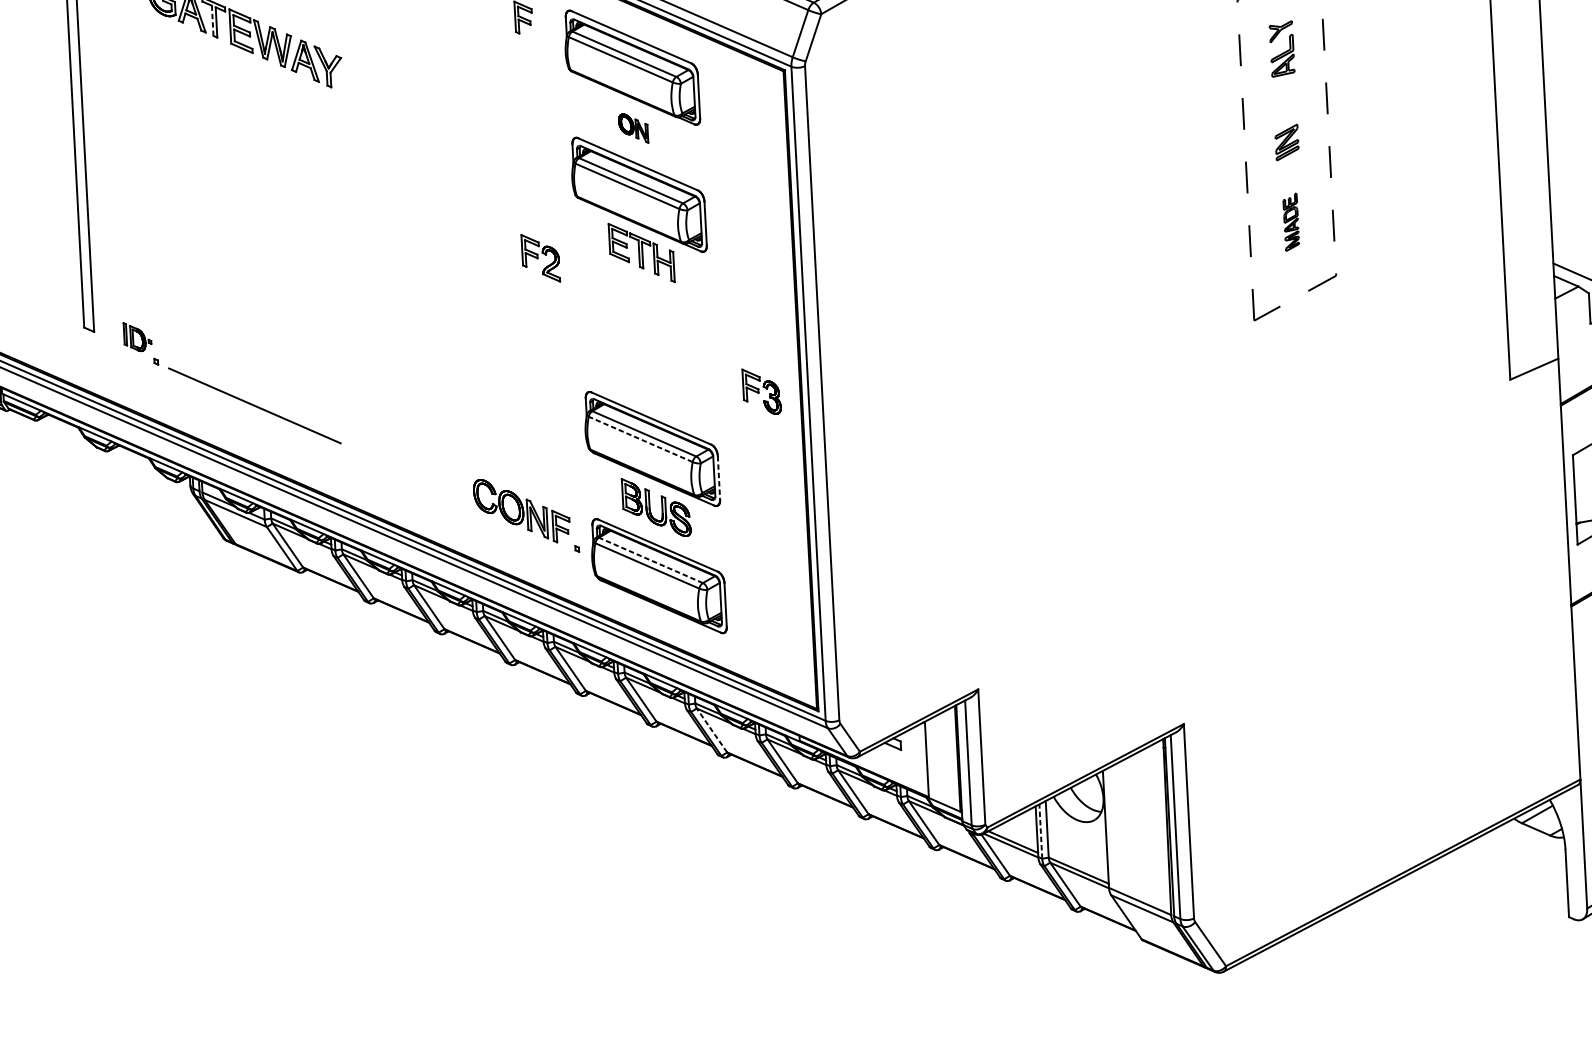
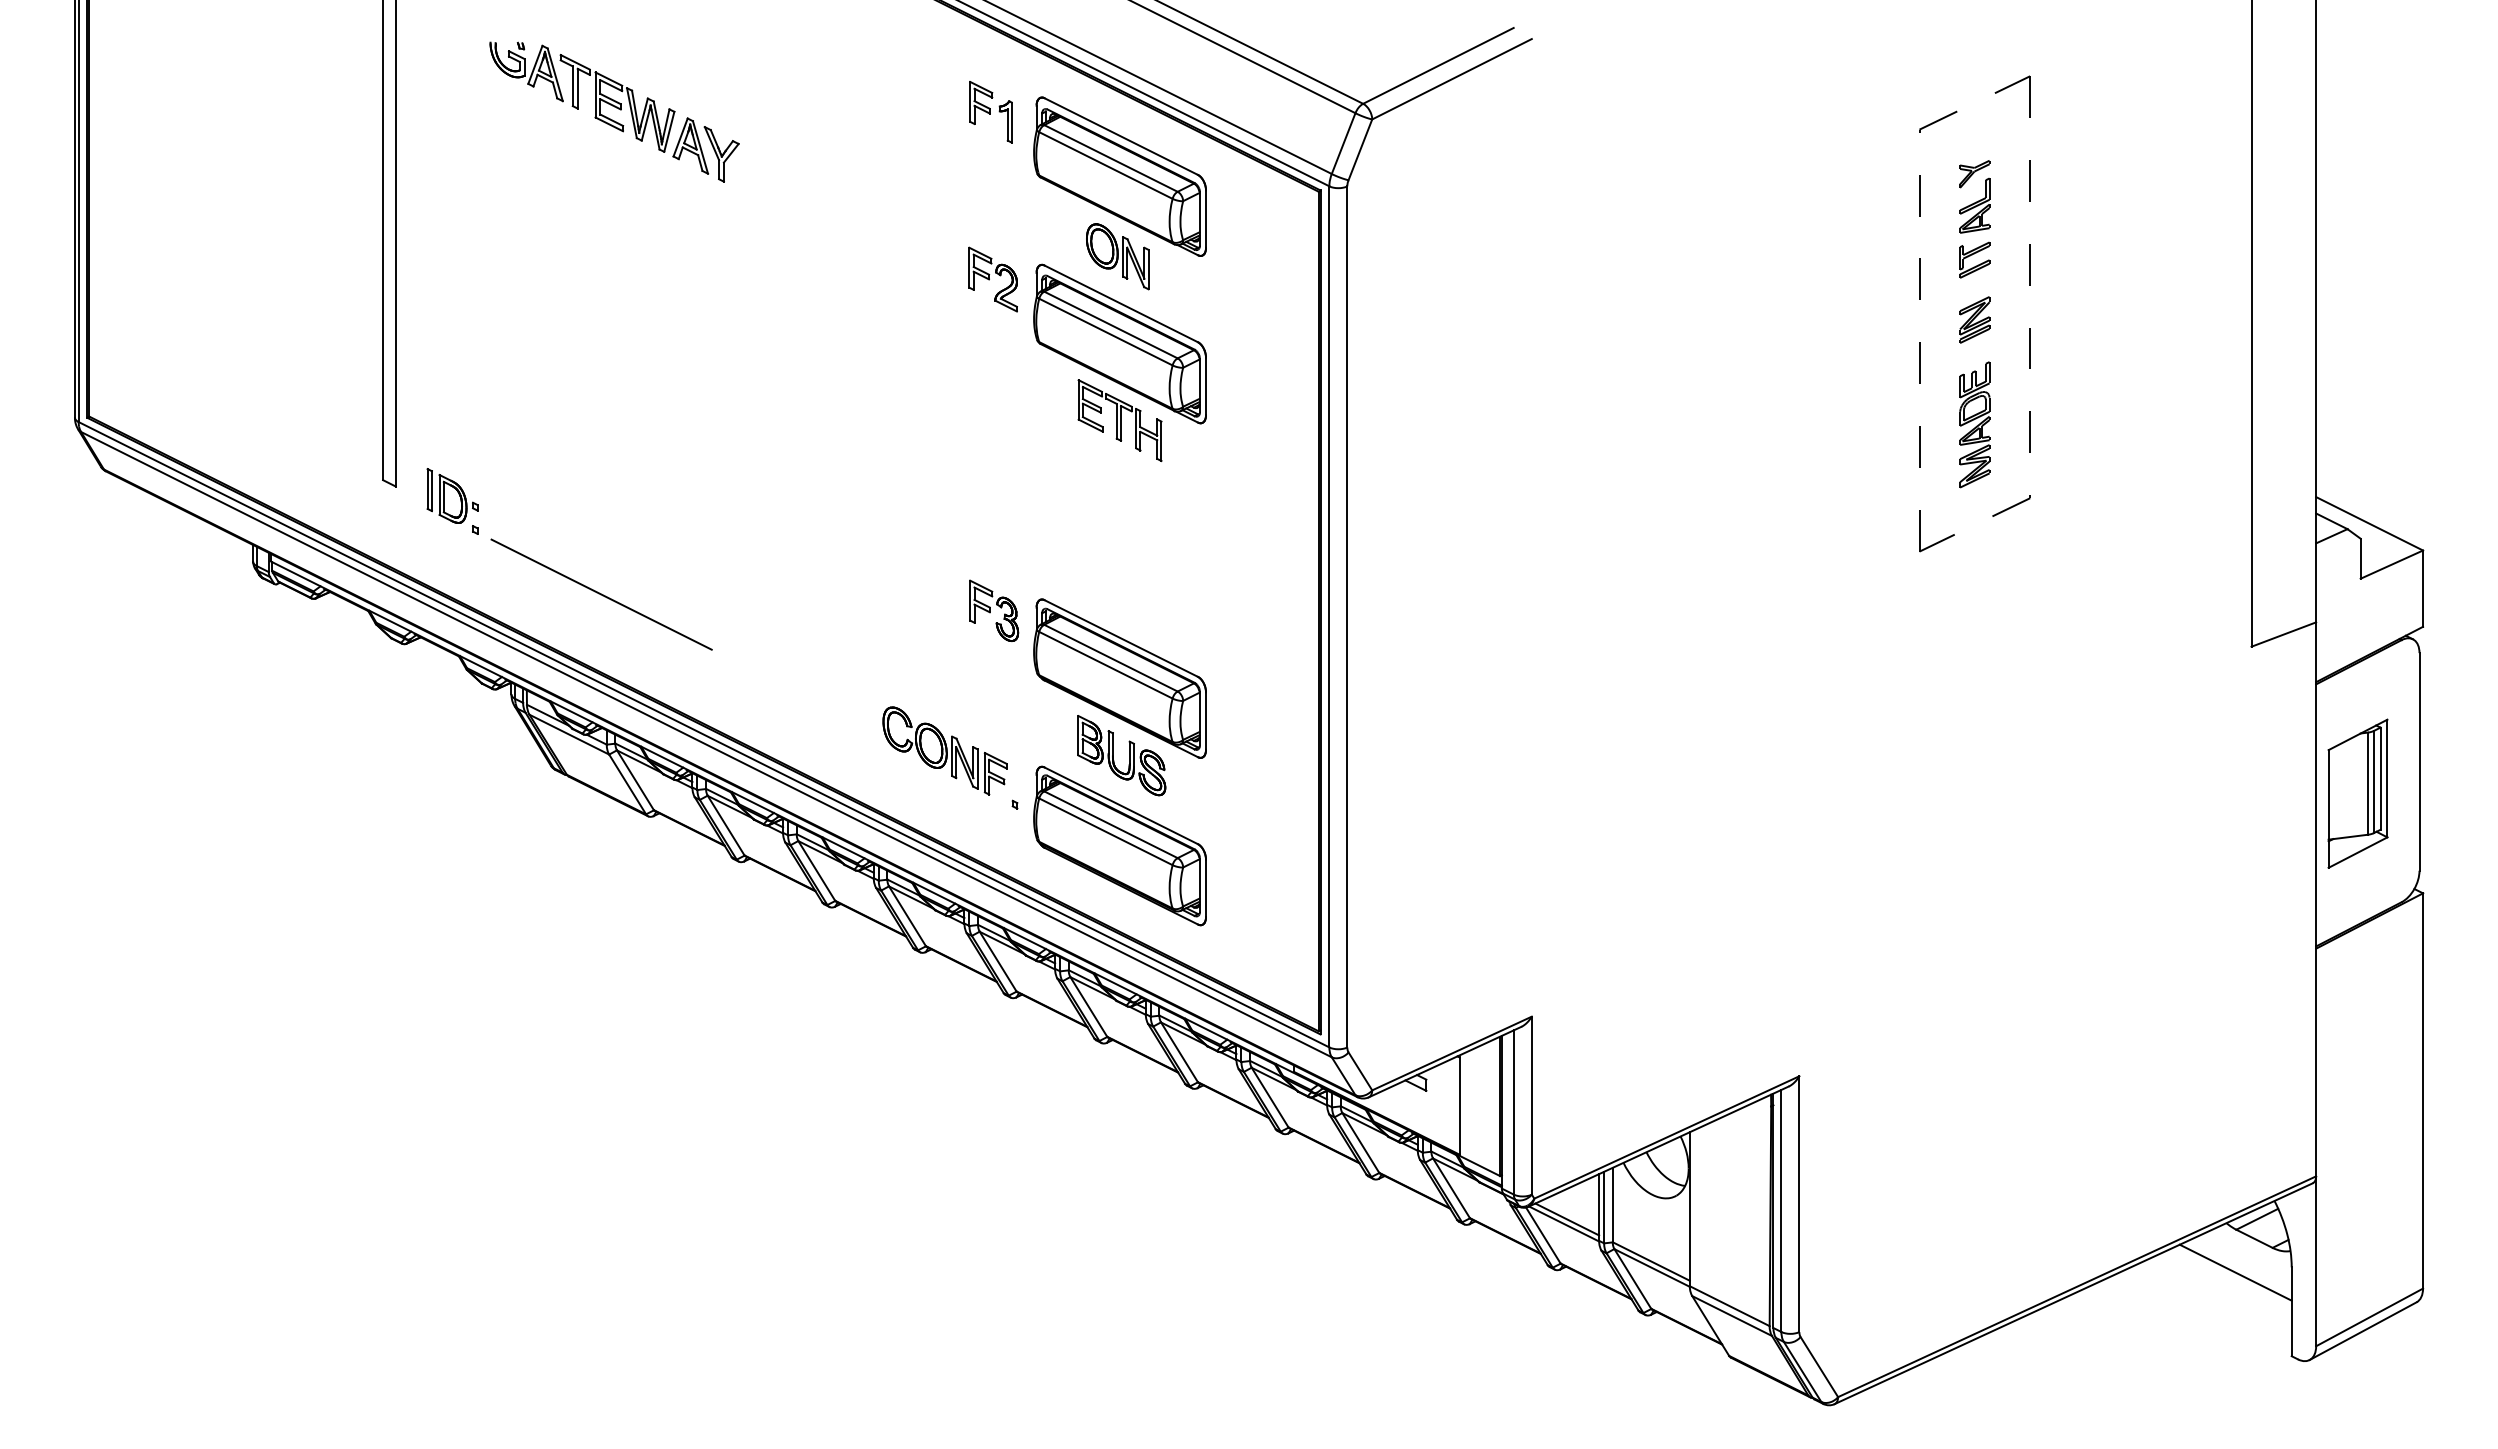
line: (212, 21) -> (572, 86), dashed -> solid
part: (542, 30) -> (1005, 121), added
part: (1284, 96) -> (1974, 259), added
part: (633, 128) -> (1117, 256), size x1.67
part: (1290, 221) -> (1974, 424), size x1.67
part: (540, 258) -> (992, 279), moved
part: (137, 336) -> (452, 495), size x1.43
part: (762, 391) -> (994, 610), moved
line: (640, 439) -> (1105, 665), dashed -> solid
line: (719, 478) -> (1206, 721), dashed -> solid
line: (651, 560) -> (1111, 824), dashed -> solid
line: (712, 729) -> (1179, 1051), dashed -> solid
line: (1041, 831) -> (1604, 1207), dashed -> solid
line: (1522, 855) -> (2235, 1272), added

